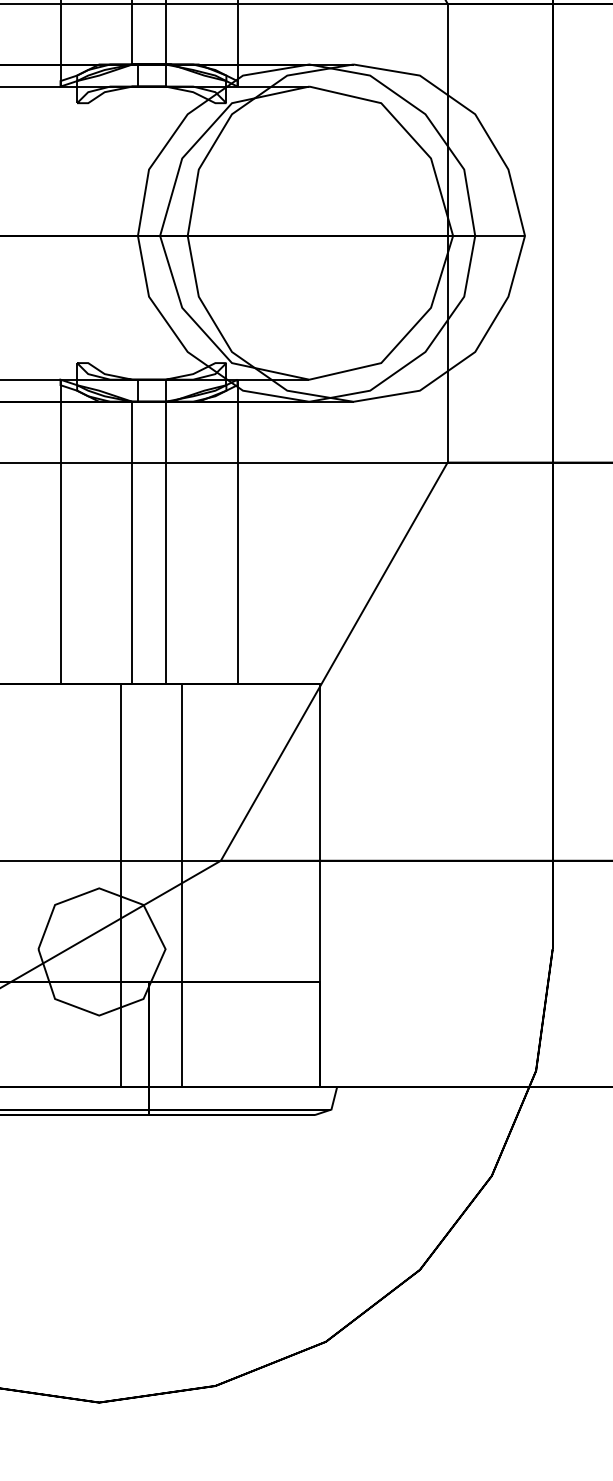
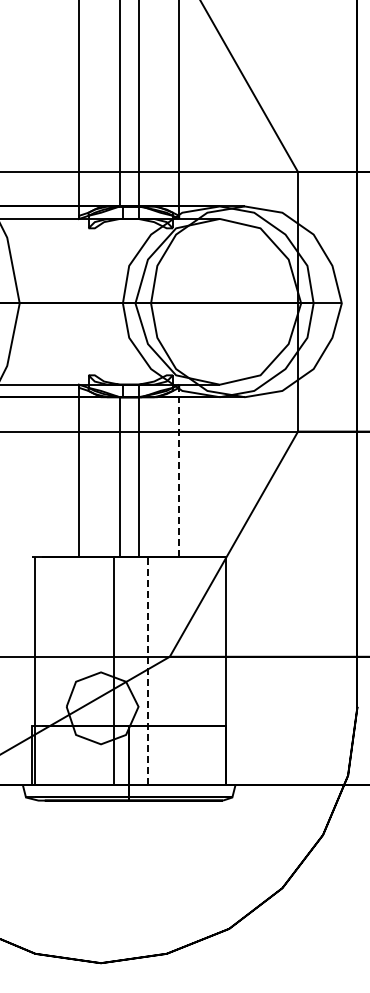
line: (237, 531) -> (179, 470), solid -> dashed
line: (181, 885) -> (147, 670), solid -> dashed

